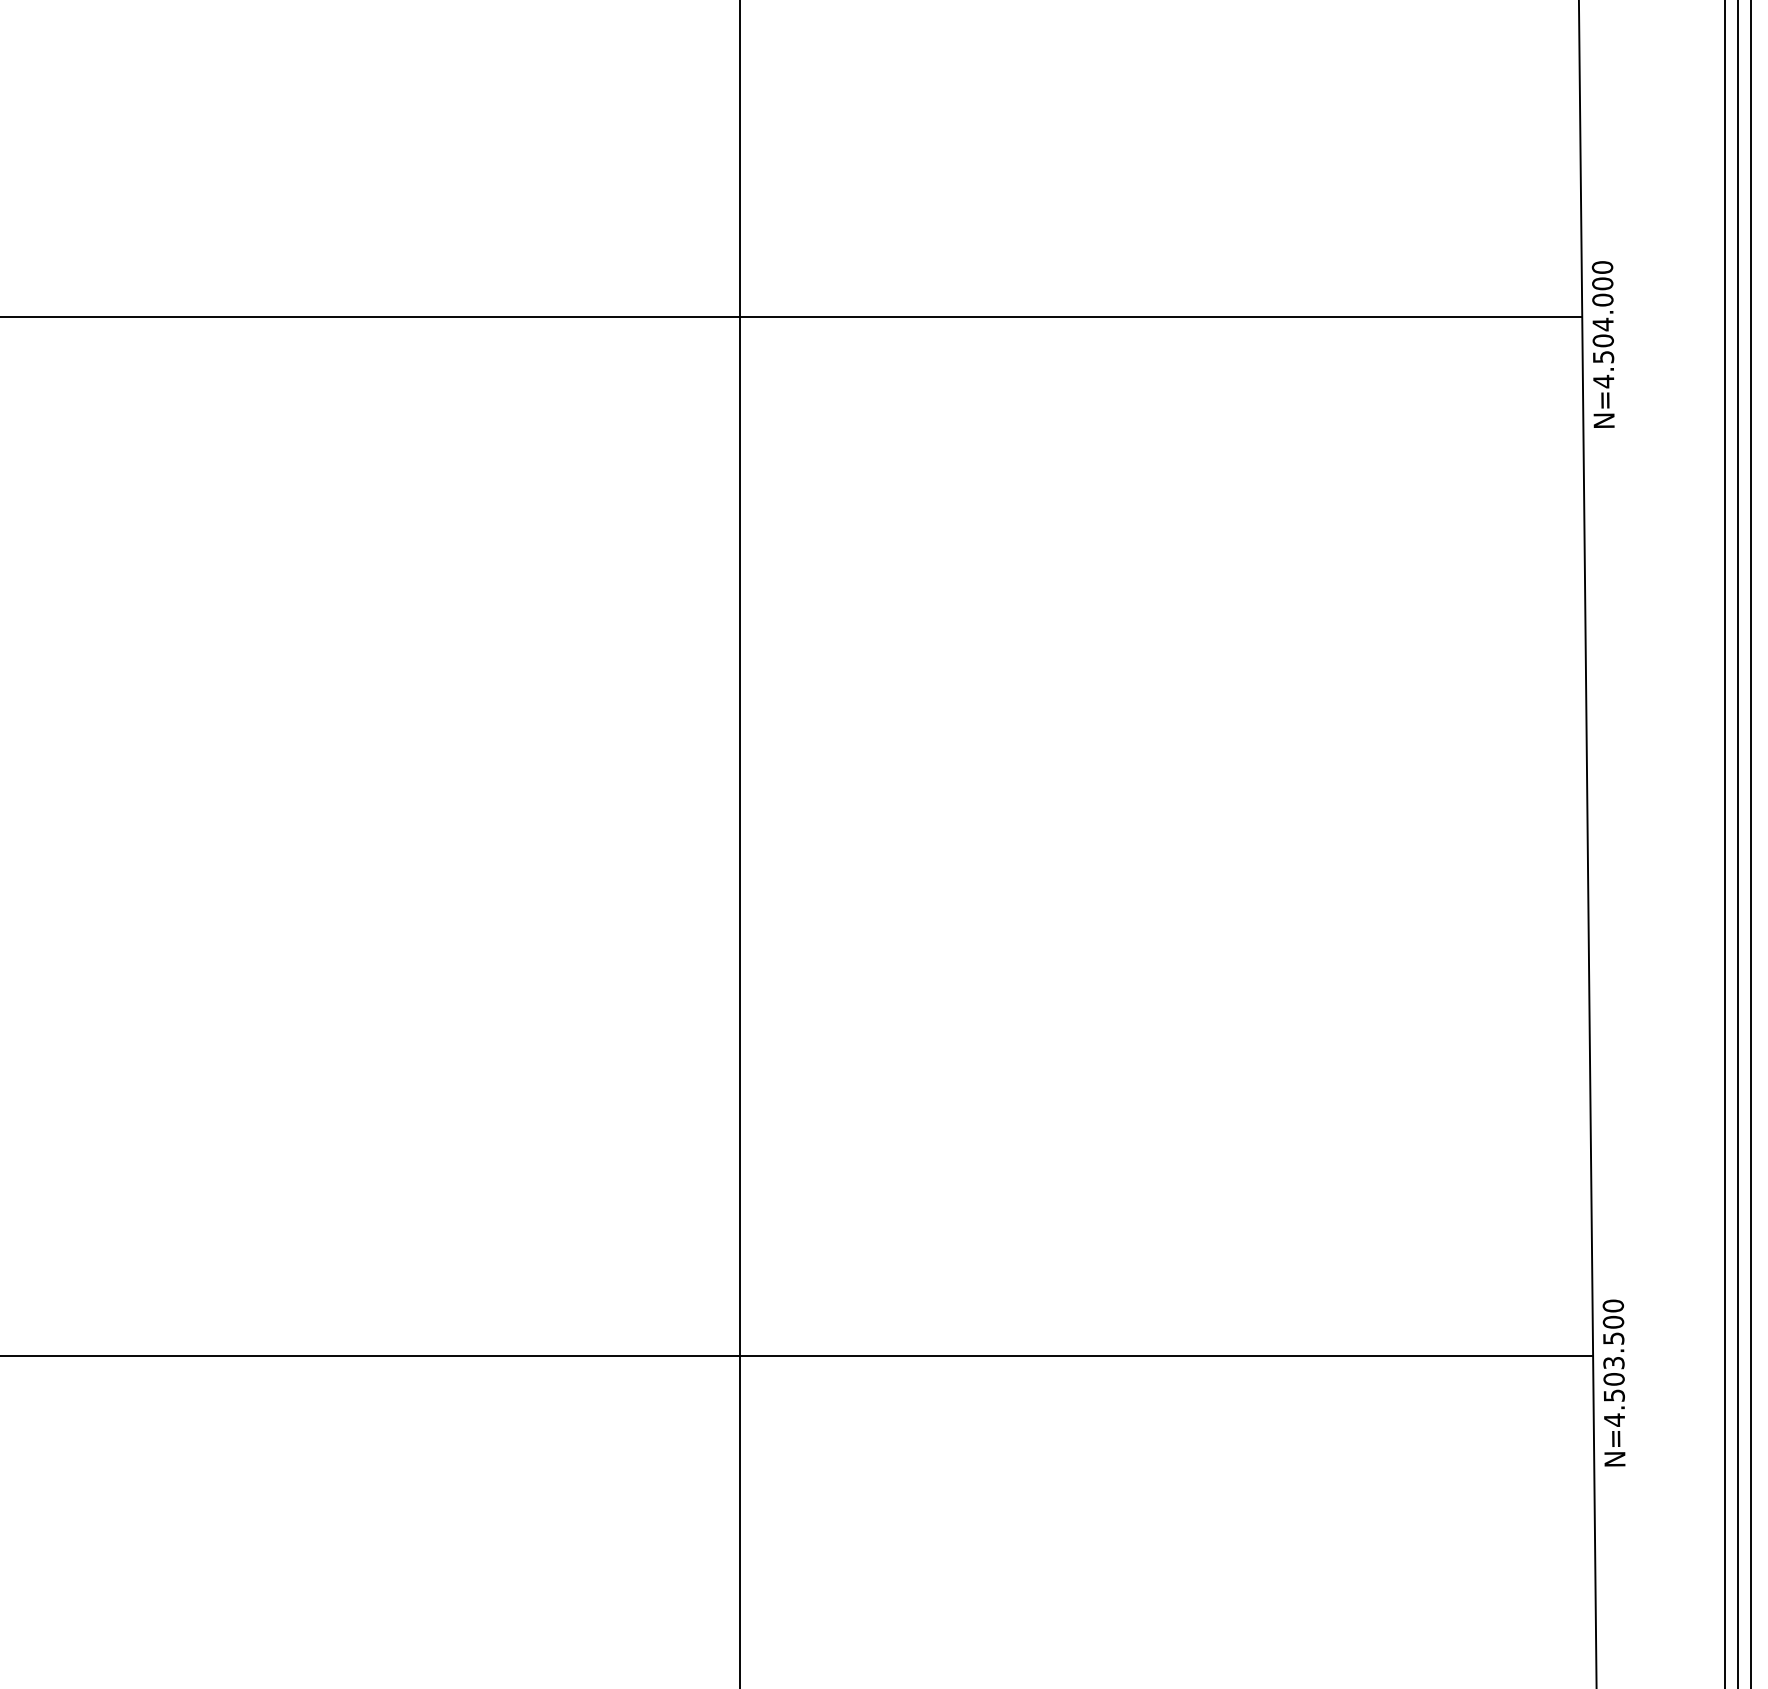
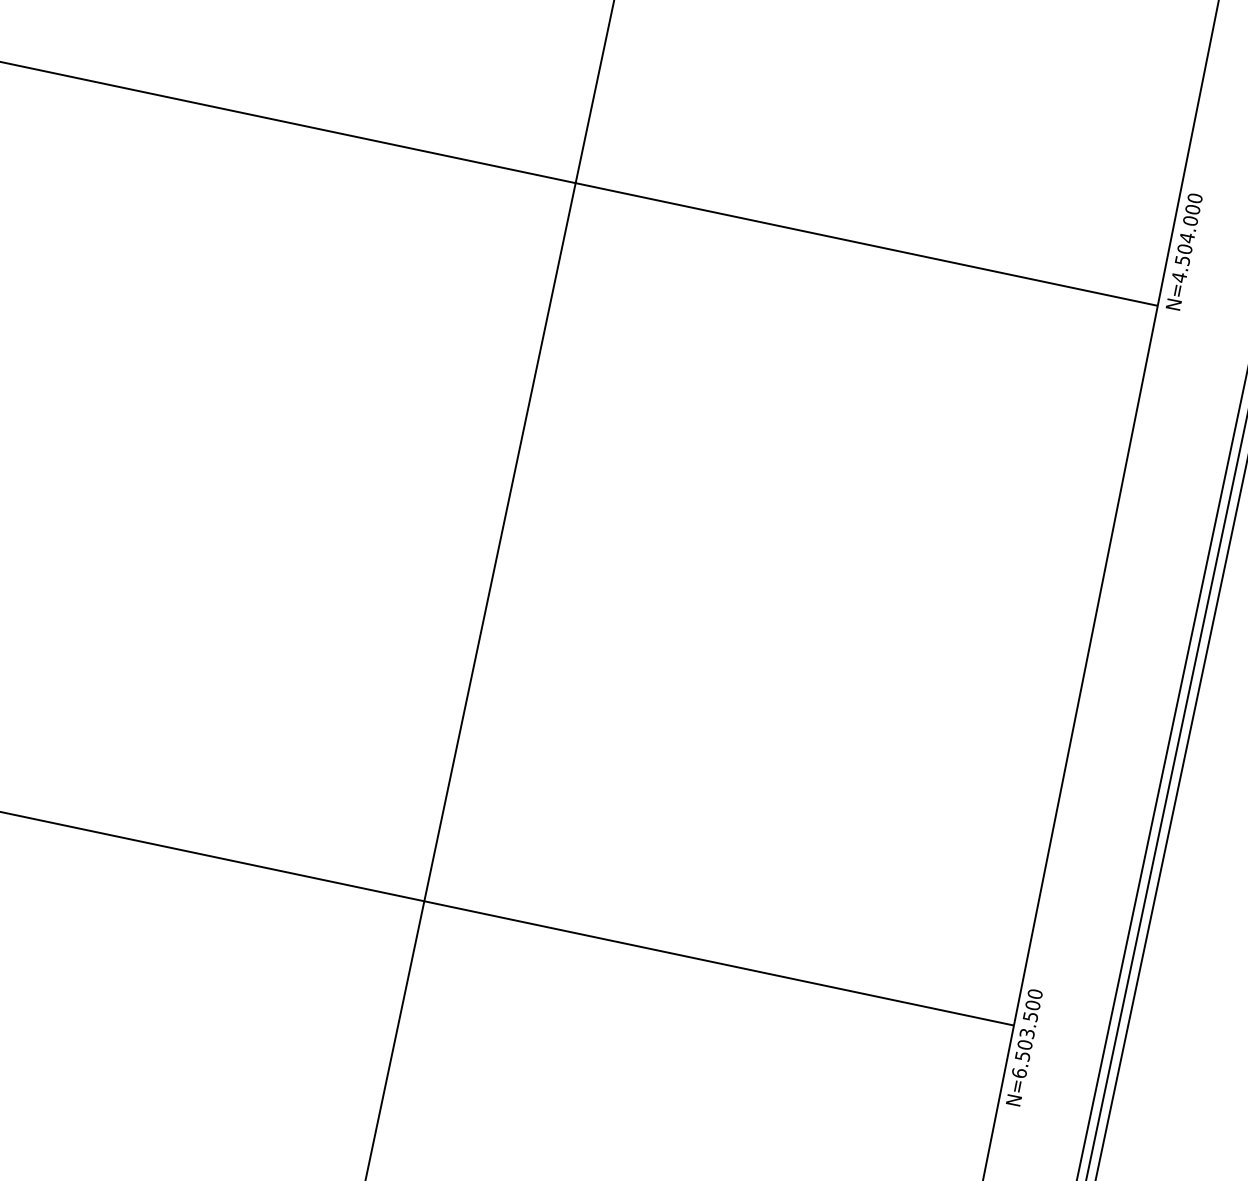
text: (1602, 344) -> (1183, 251), moved
text: (1614, 1419) -> (1019, 1072), N=4.503.500 -> N=6.503.500

